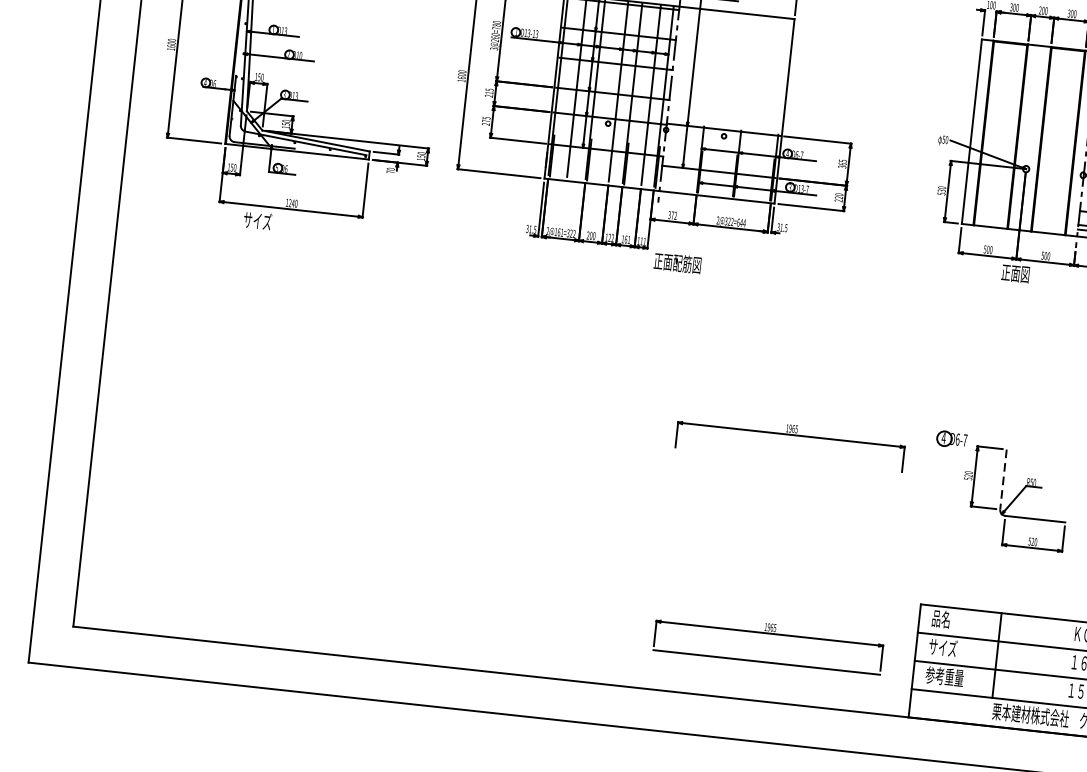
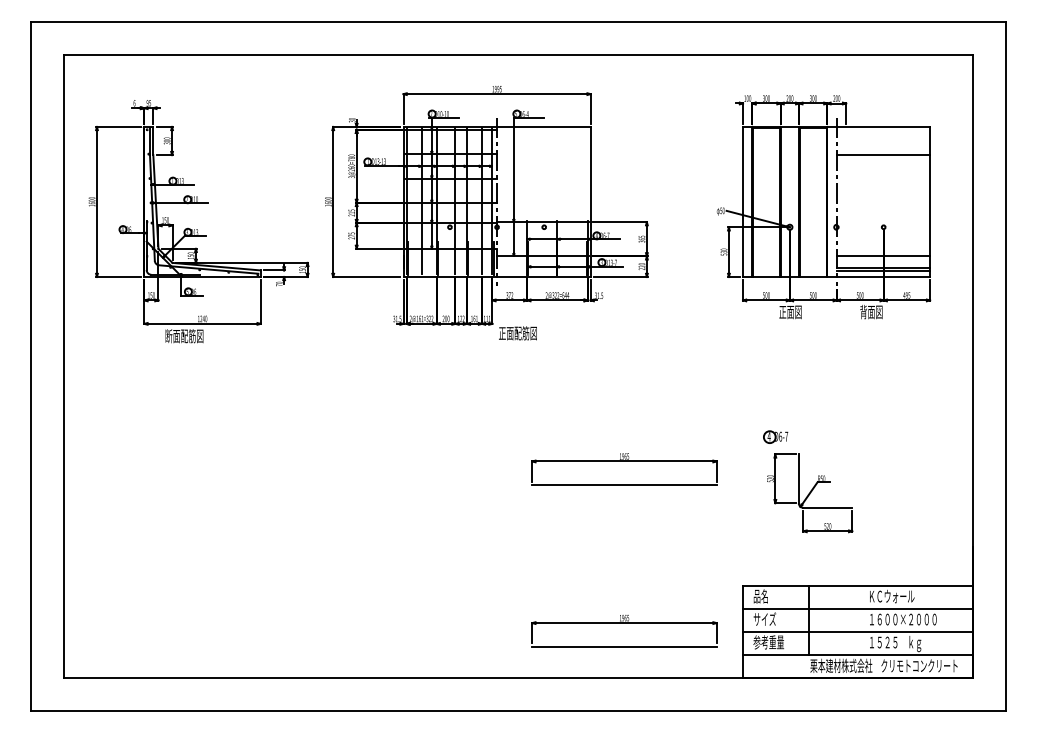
text: (267, 222) -> (184, 336), サイズ -> 断面配筋図
part: (951, 438) -> (775, 436), moved
line: (788, 463) -> (624, 484), added
line: (1003, 480) -> (798, 479), dashed -> solid

